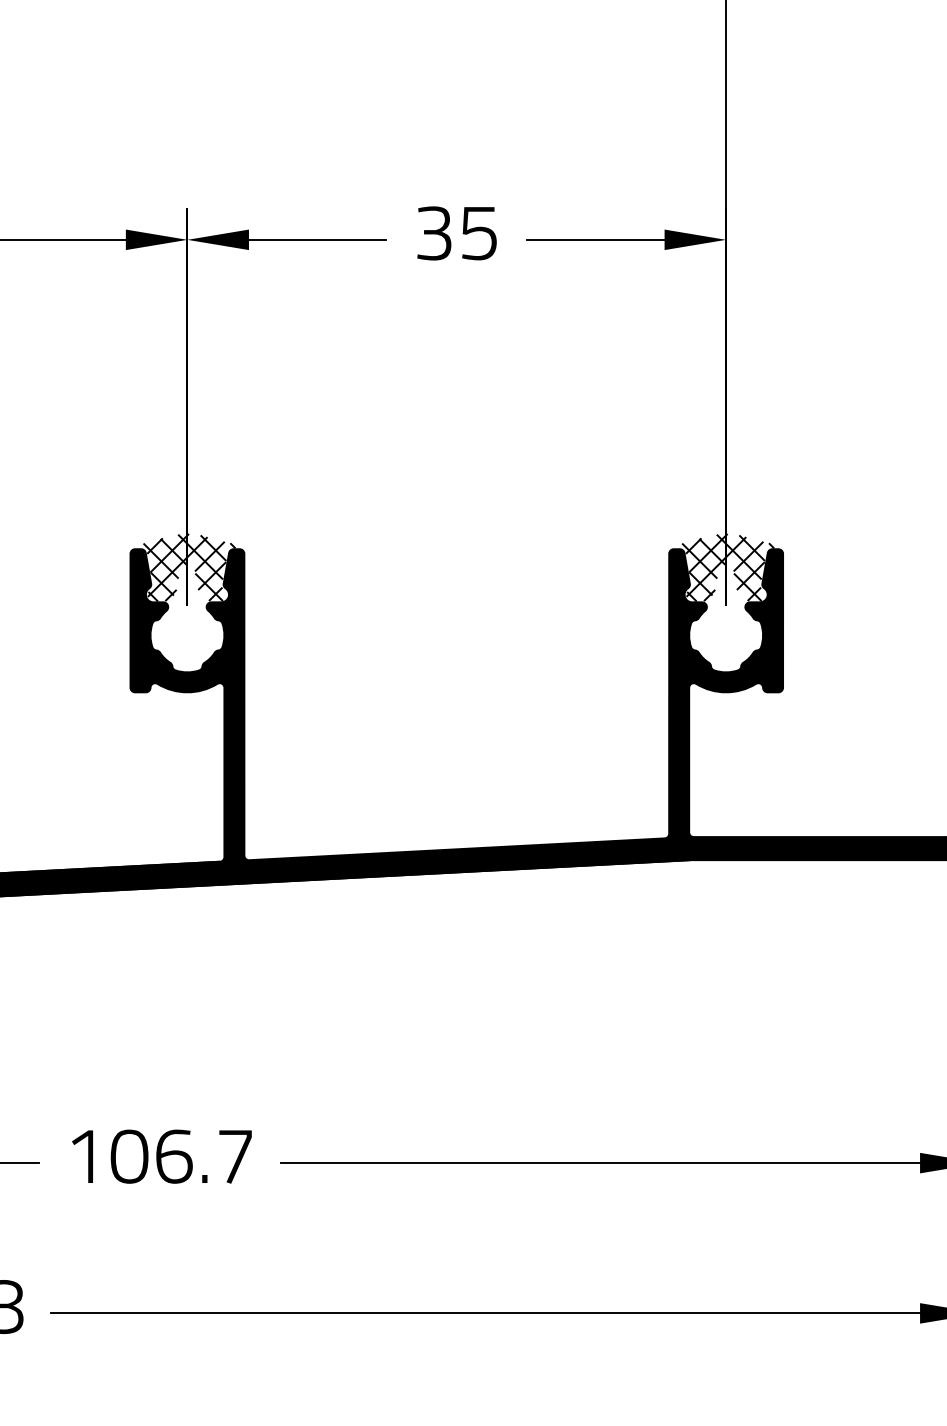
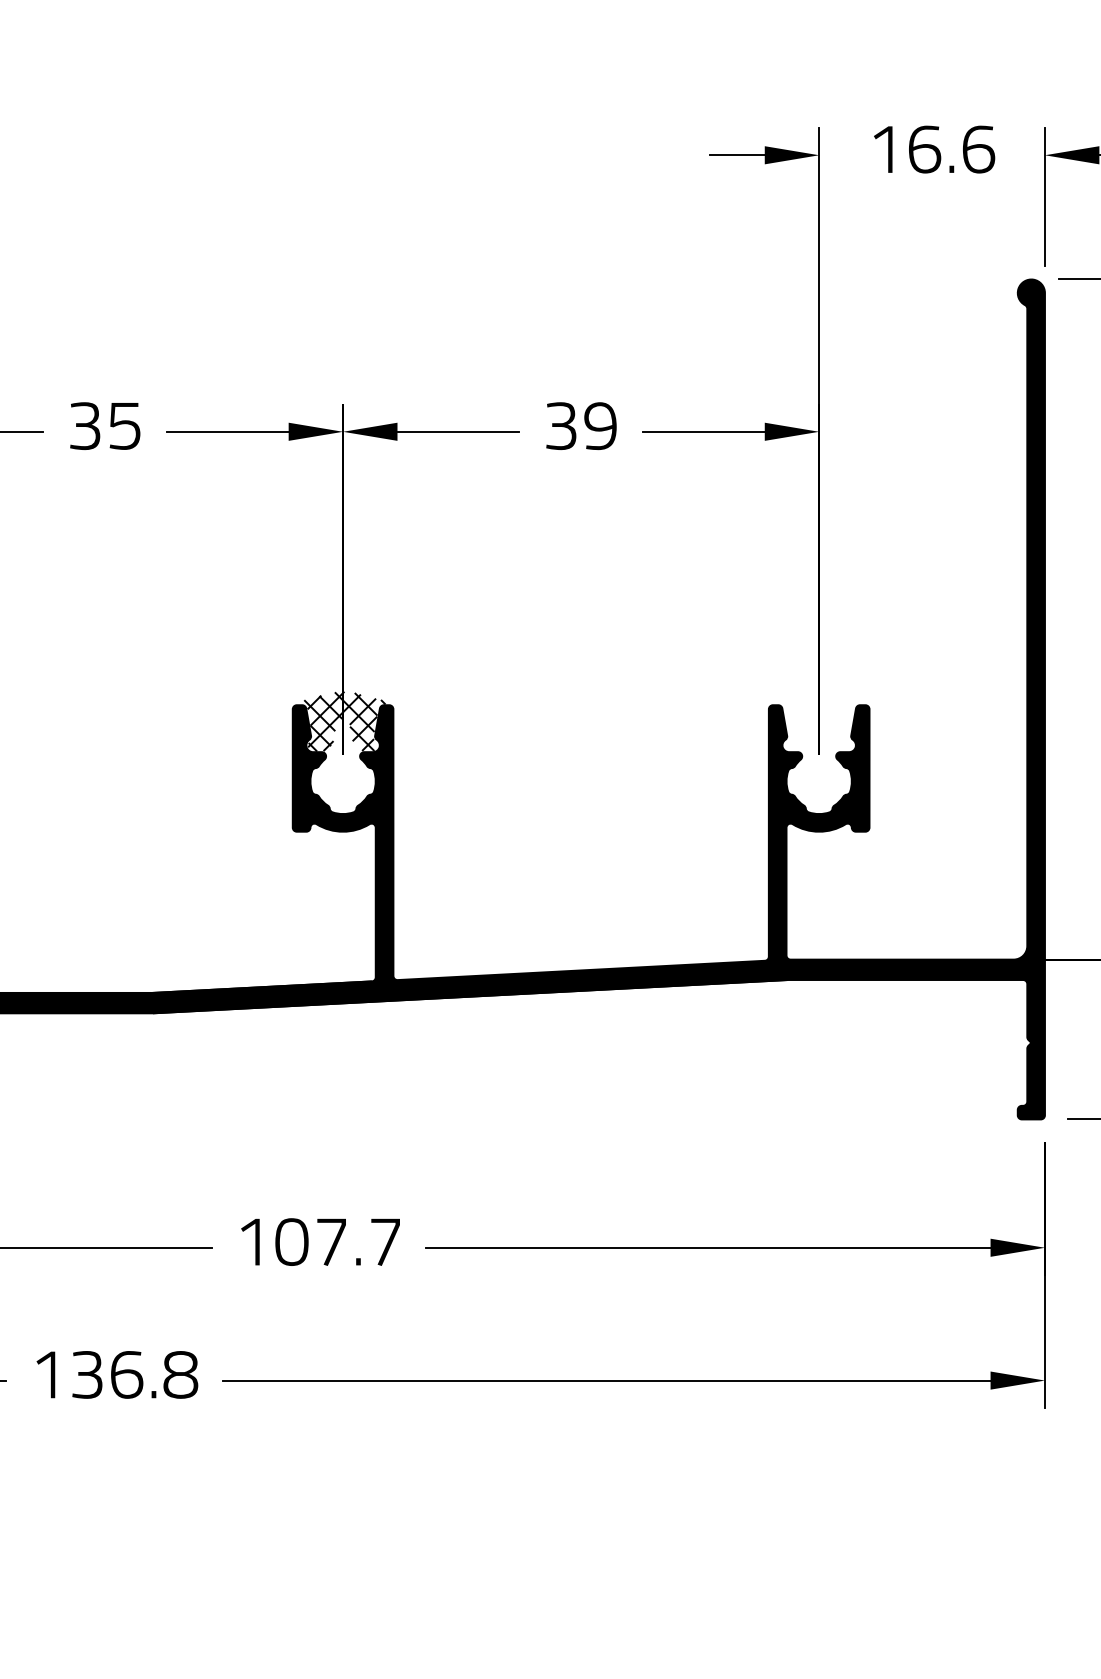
text: (478, 233) -> (600, 426), 35 -> 39
hatch: (727, 567) -> (820, 721), removed
text: (174, 1156) -> (331, 1241), 106.7 -> 107.7

